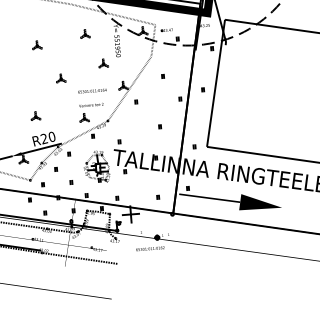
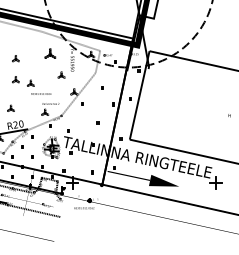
part: (85, 32) -> (50, 52), size x1.6
part: (38, 74) -> (15, 79), added
text: (92, 90) -> (41, 93), moved

